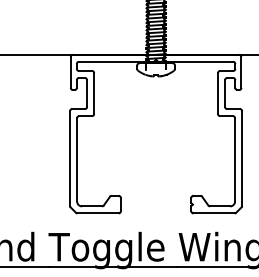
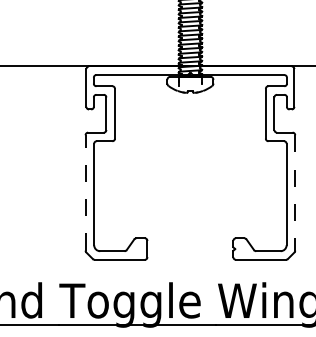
line: (70, 158) -> (86, 192), solid -> dashed
line: (242, 159) -> (295, 194), solid -> dashed

